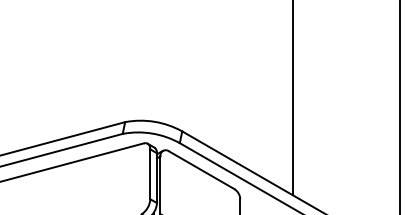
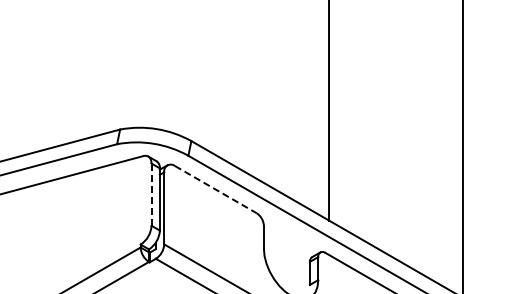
line: (202, 170) -> (216, 189), solid -> dashed
line: (150, 174) -> (151, 194), solid -> dashed

